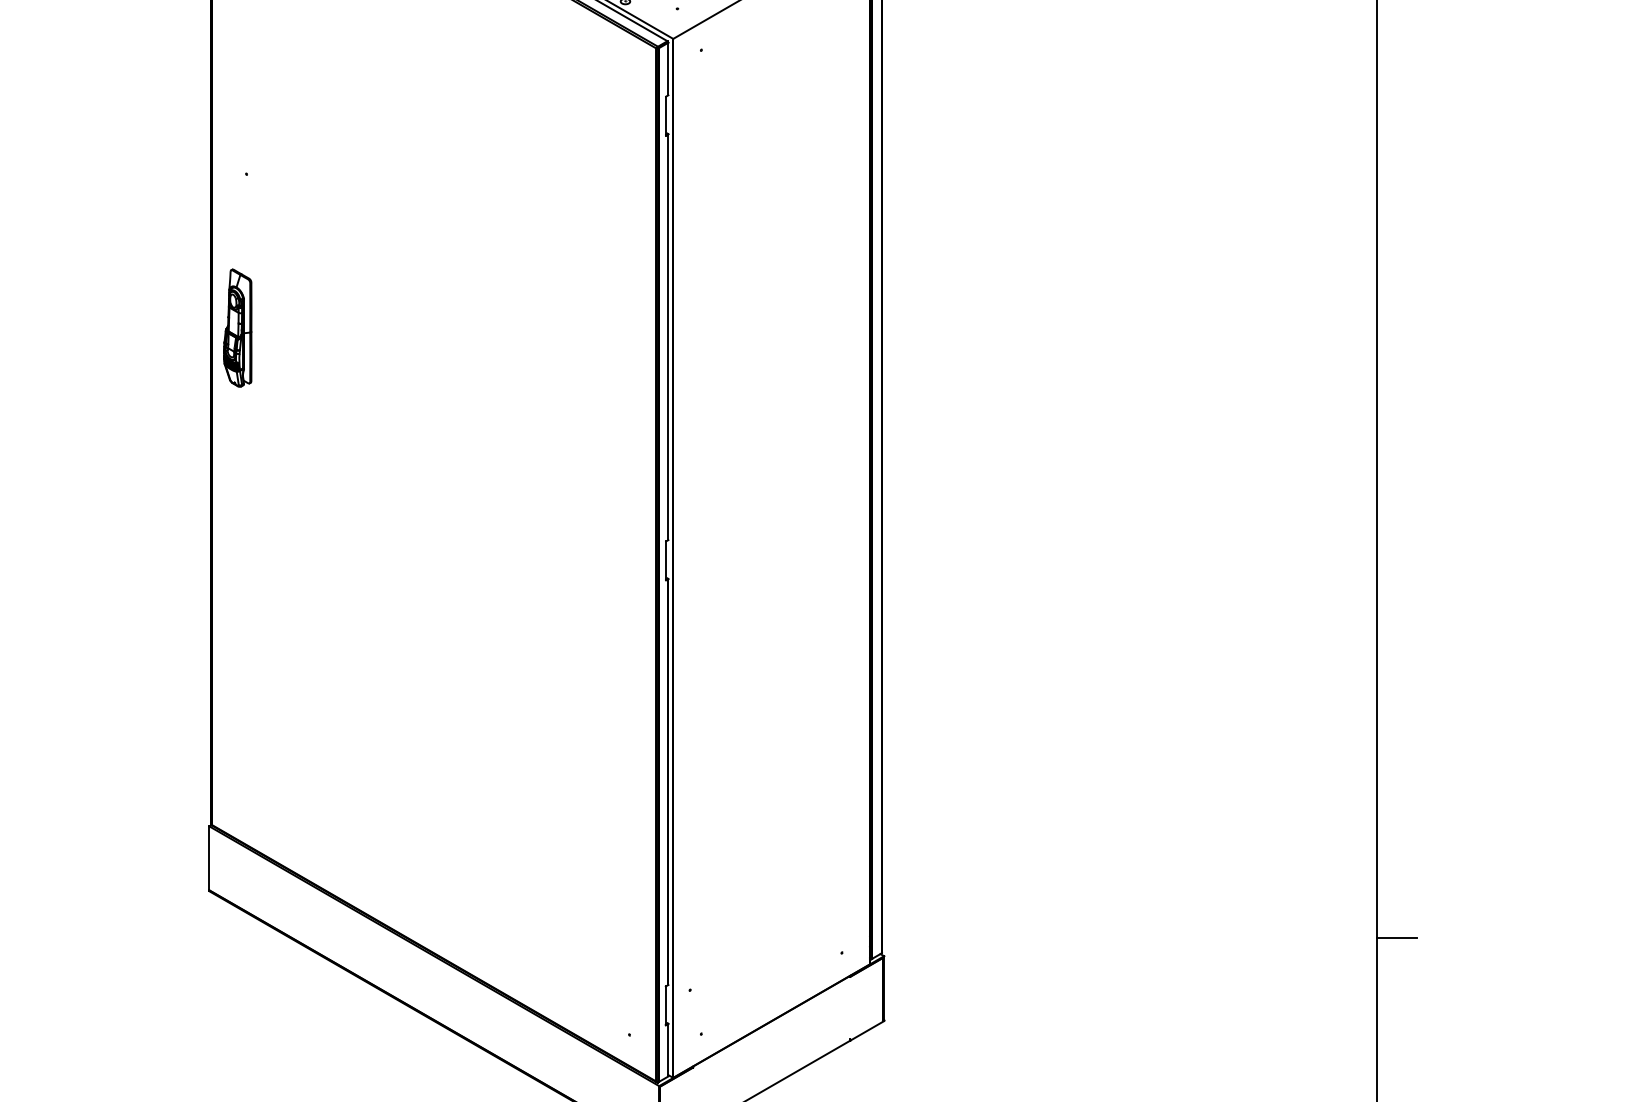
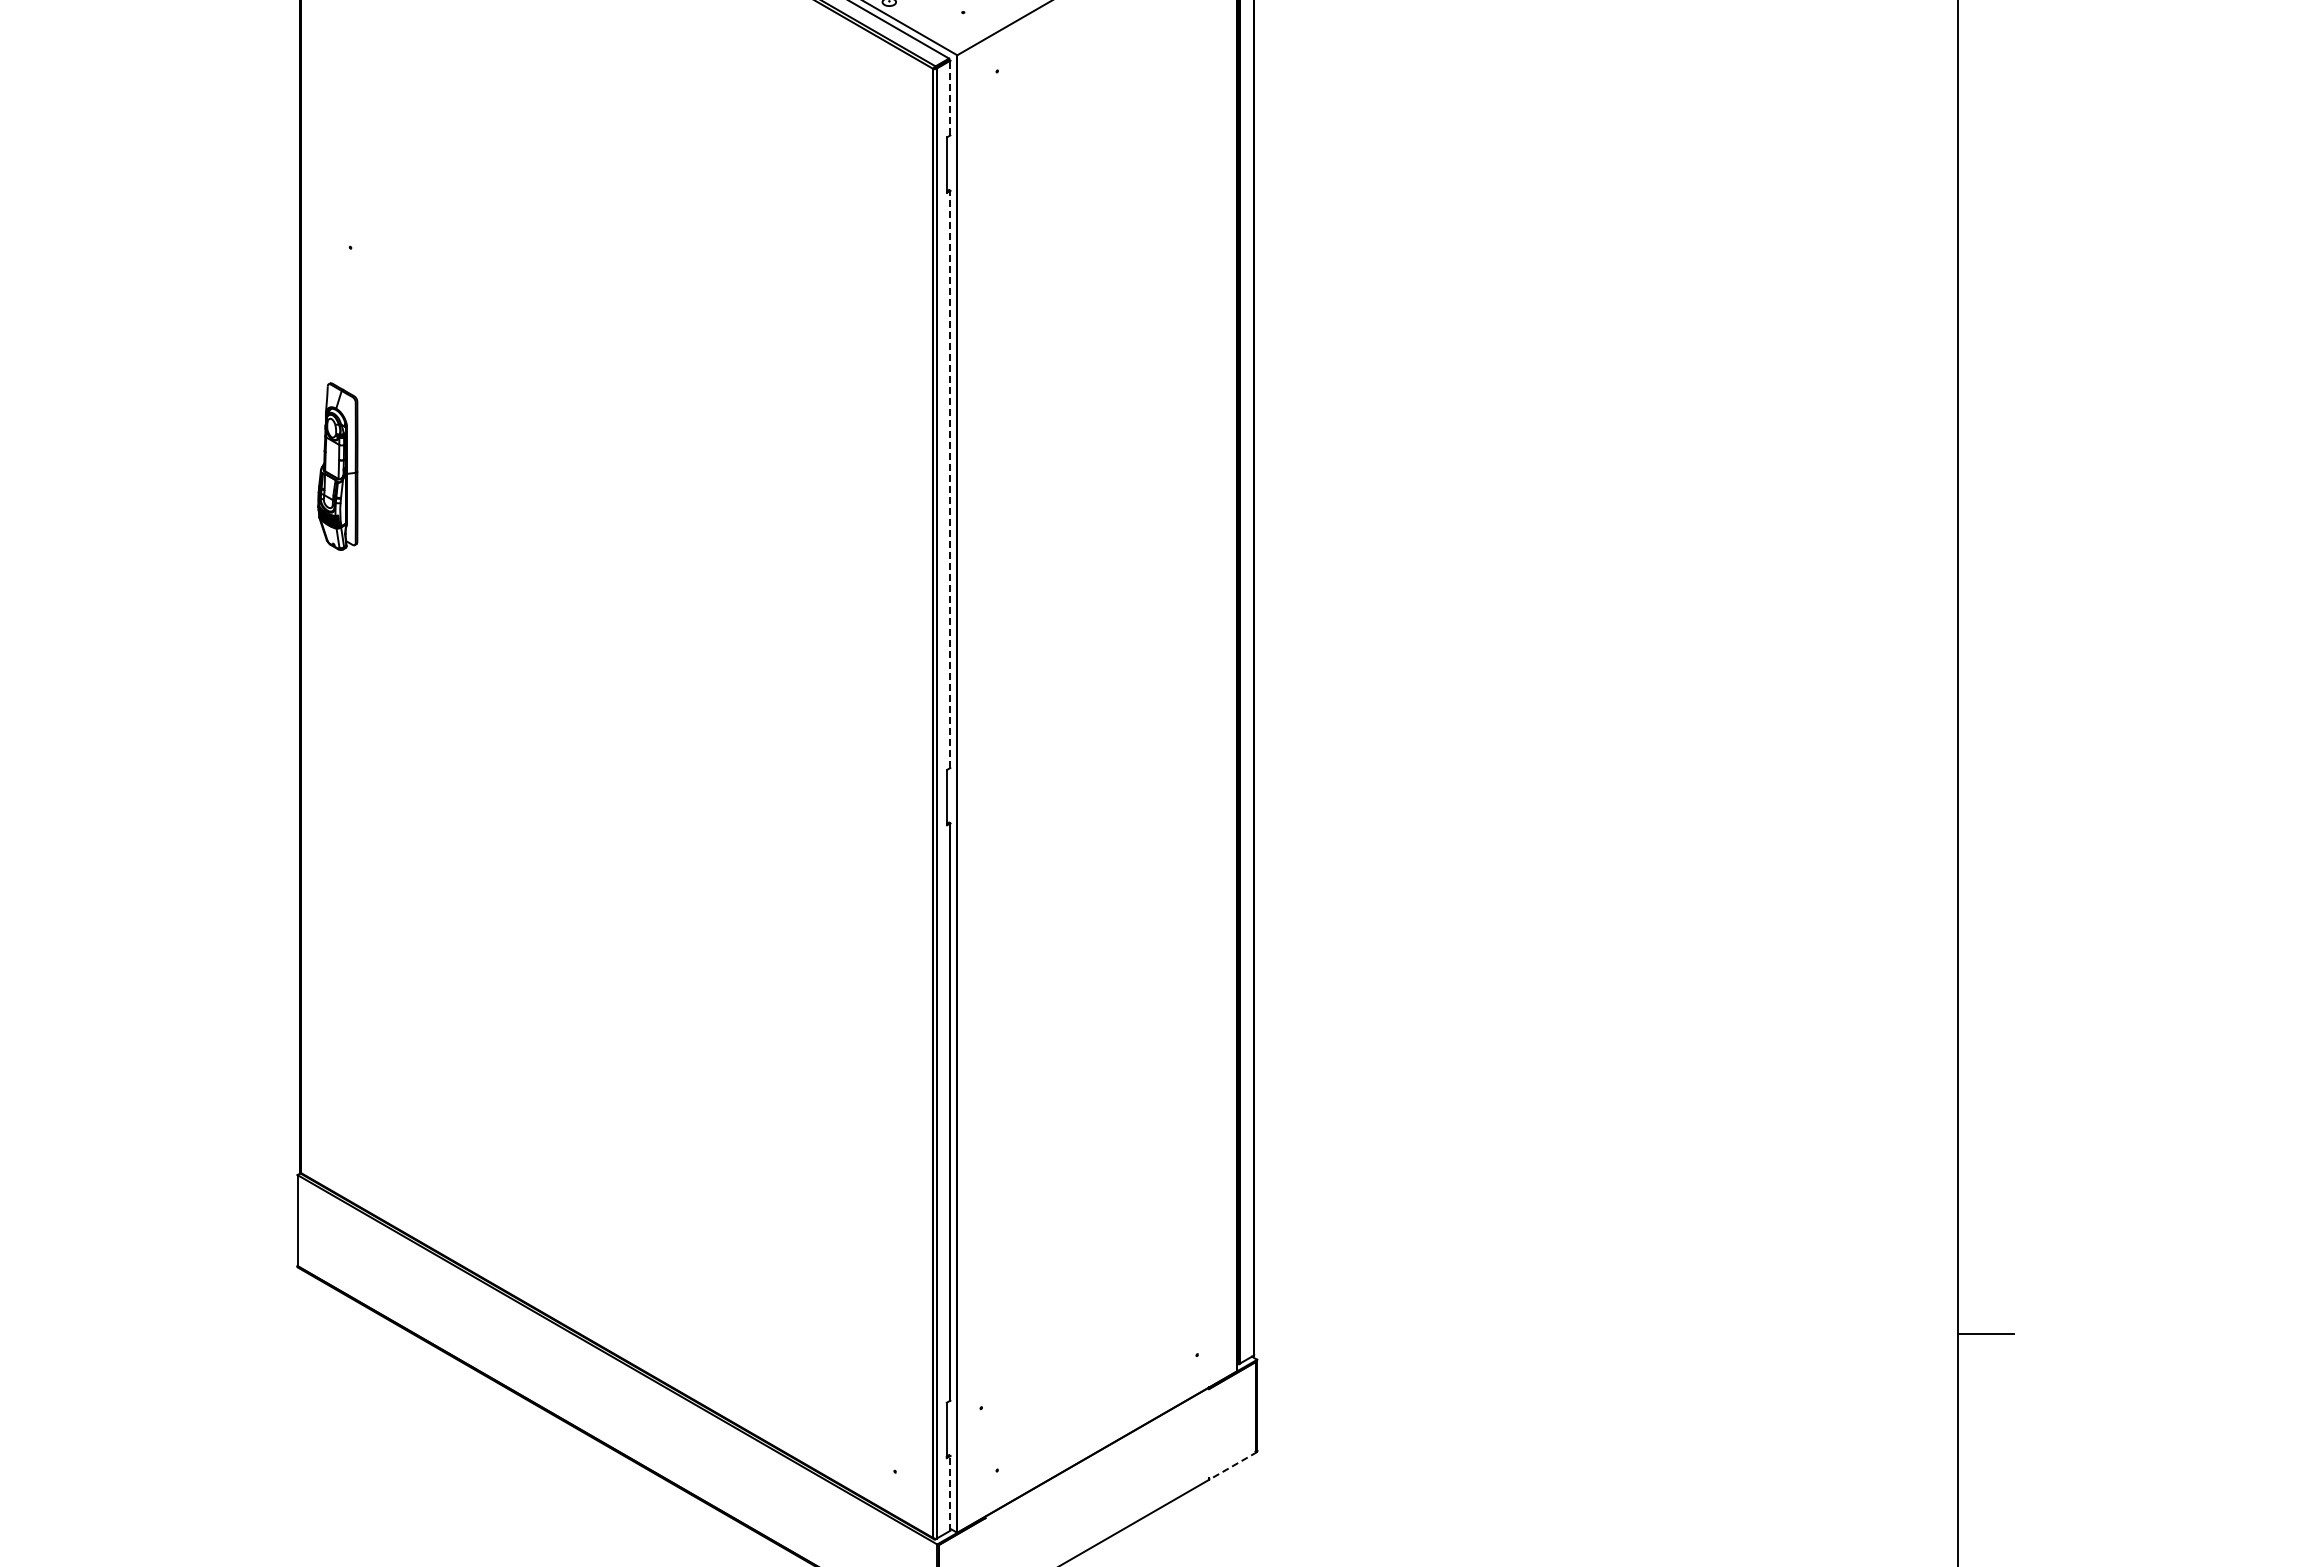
line: (668, 68) -> (950, 97), solid -> dashed
line: (668, 337) -> (950, 479), solid -> dashed
line: (867, 1030) -> (1233, 1465), solid -> dashed
line: (668, 1049) -> (950, 1492), solid -> dashed

